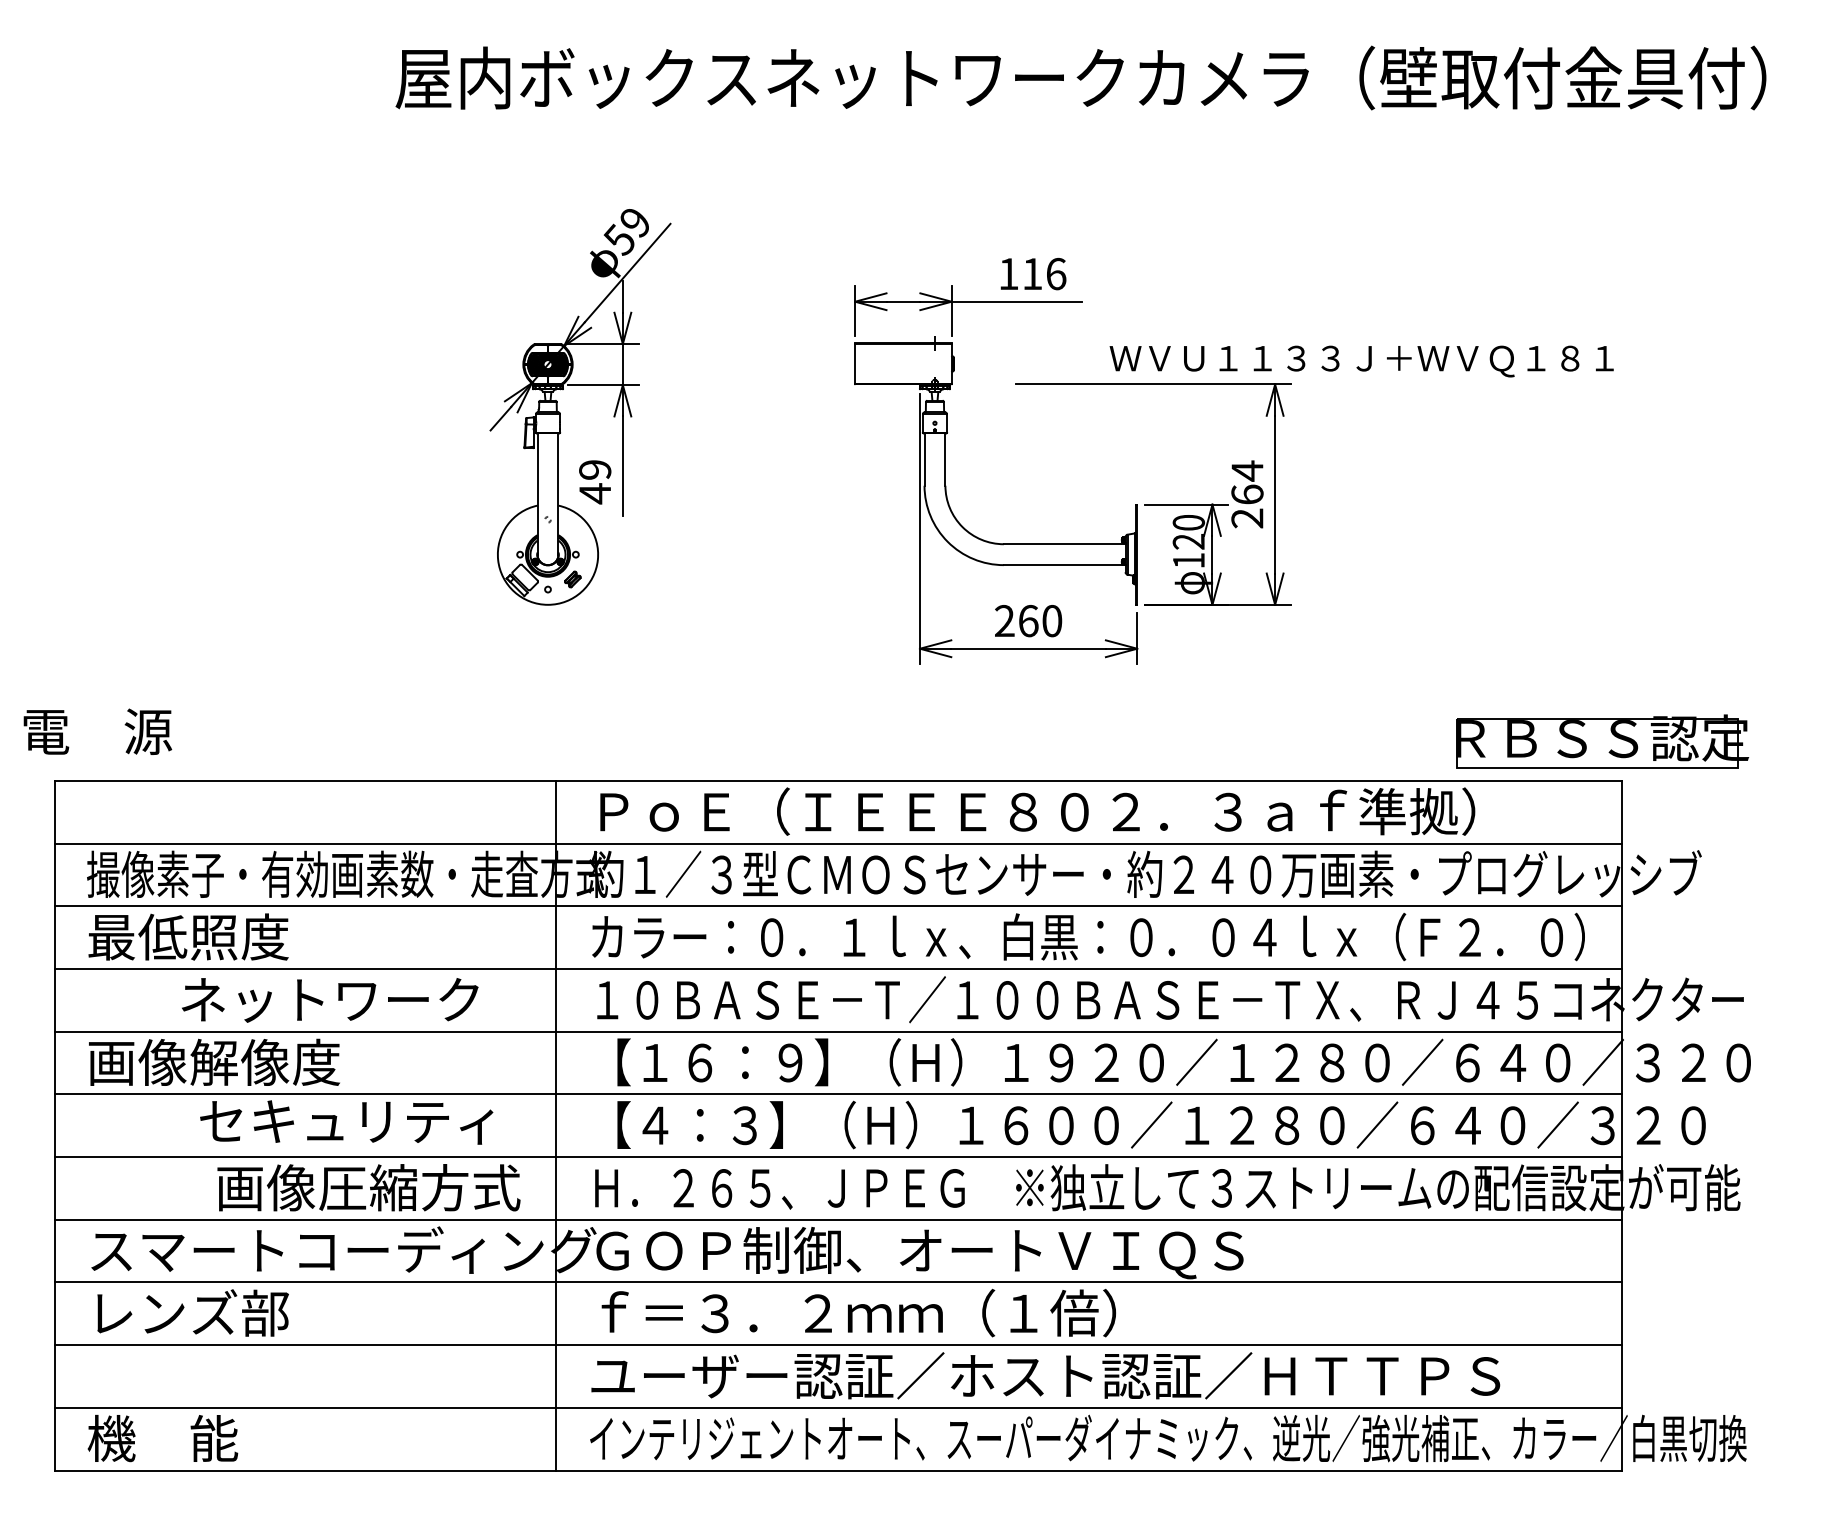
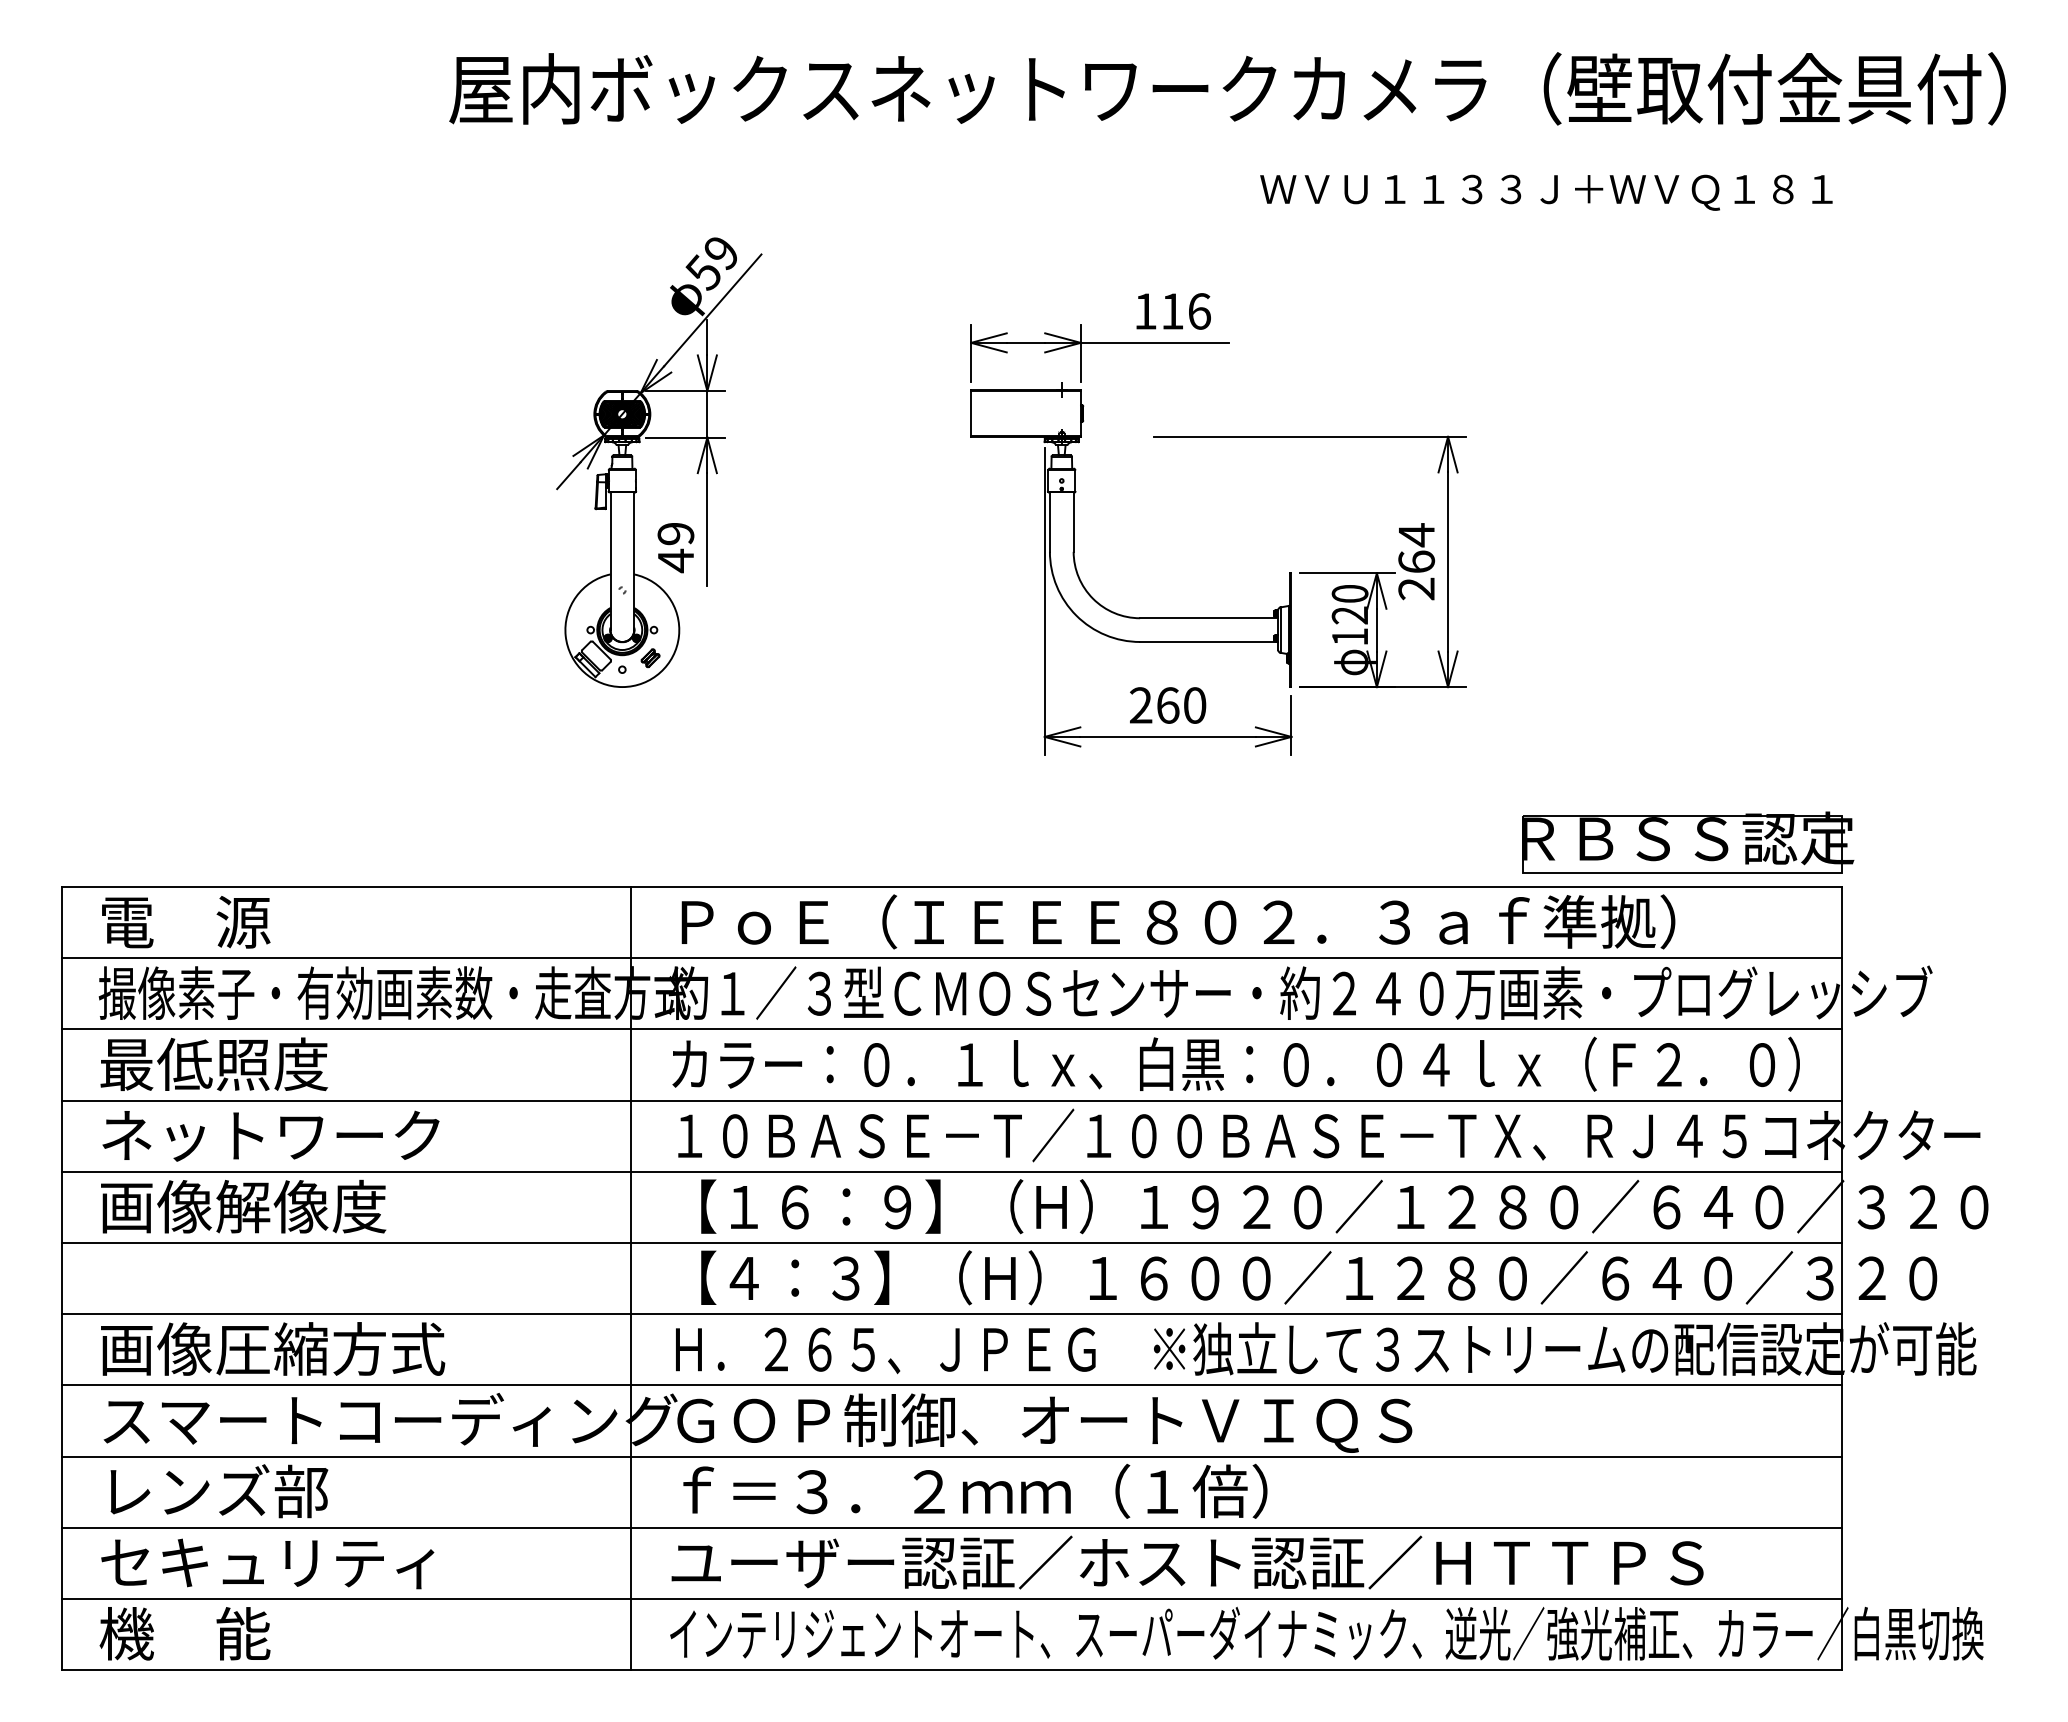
text: (1361, 361) -> (1546, 192), moved
text: (98, 732) -> (186, 922), moved
part: (1603, 741) -> (1688, 842), moved
text: (329, 999) -> (270, 1135), moved
text: (346, 1122) -> (267, 1563), moved
text: (369, 1187) -> (273, 1348), moved

